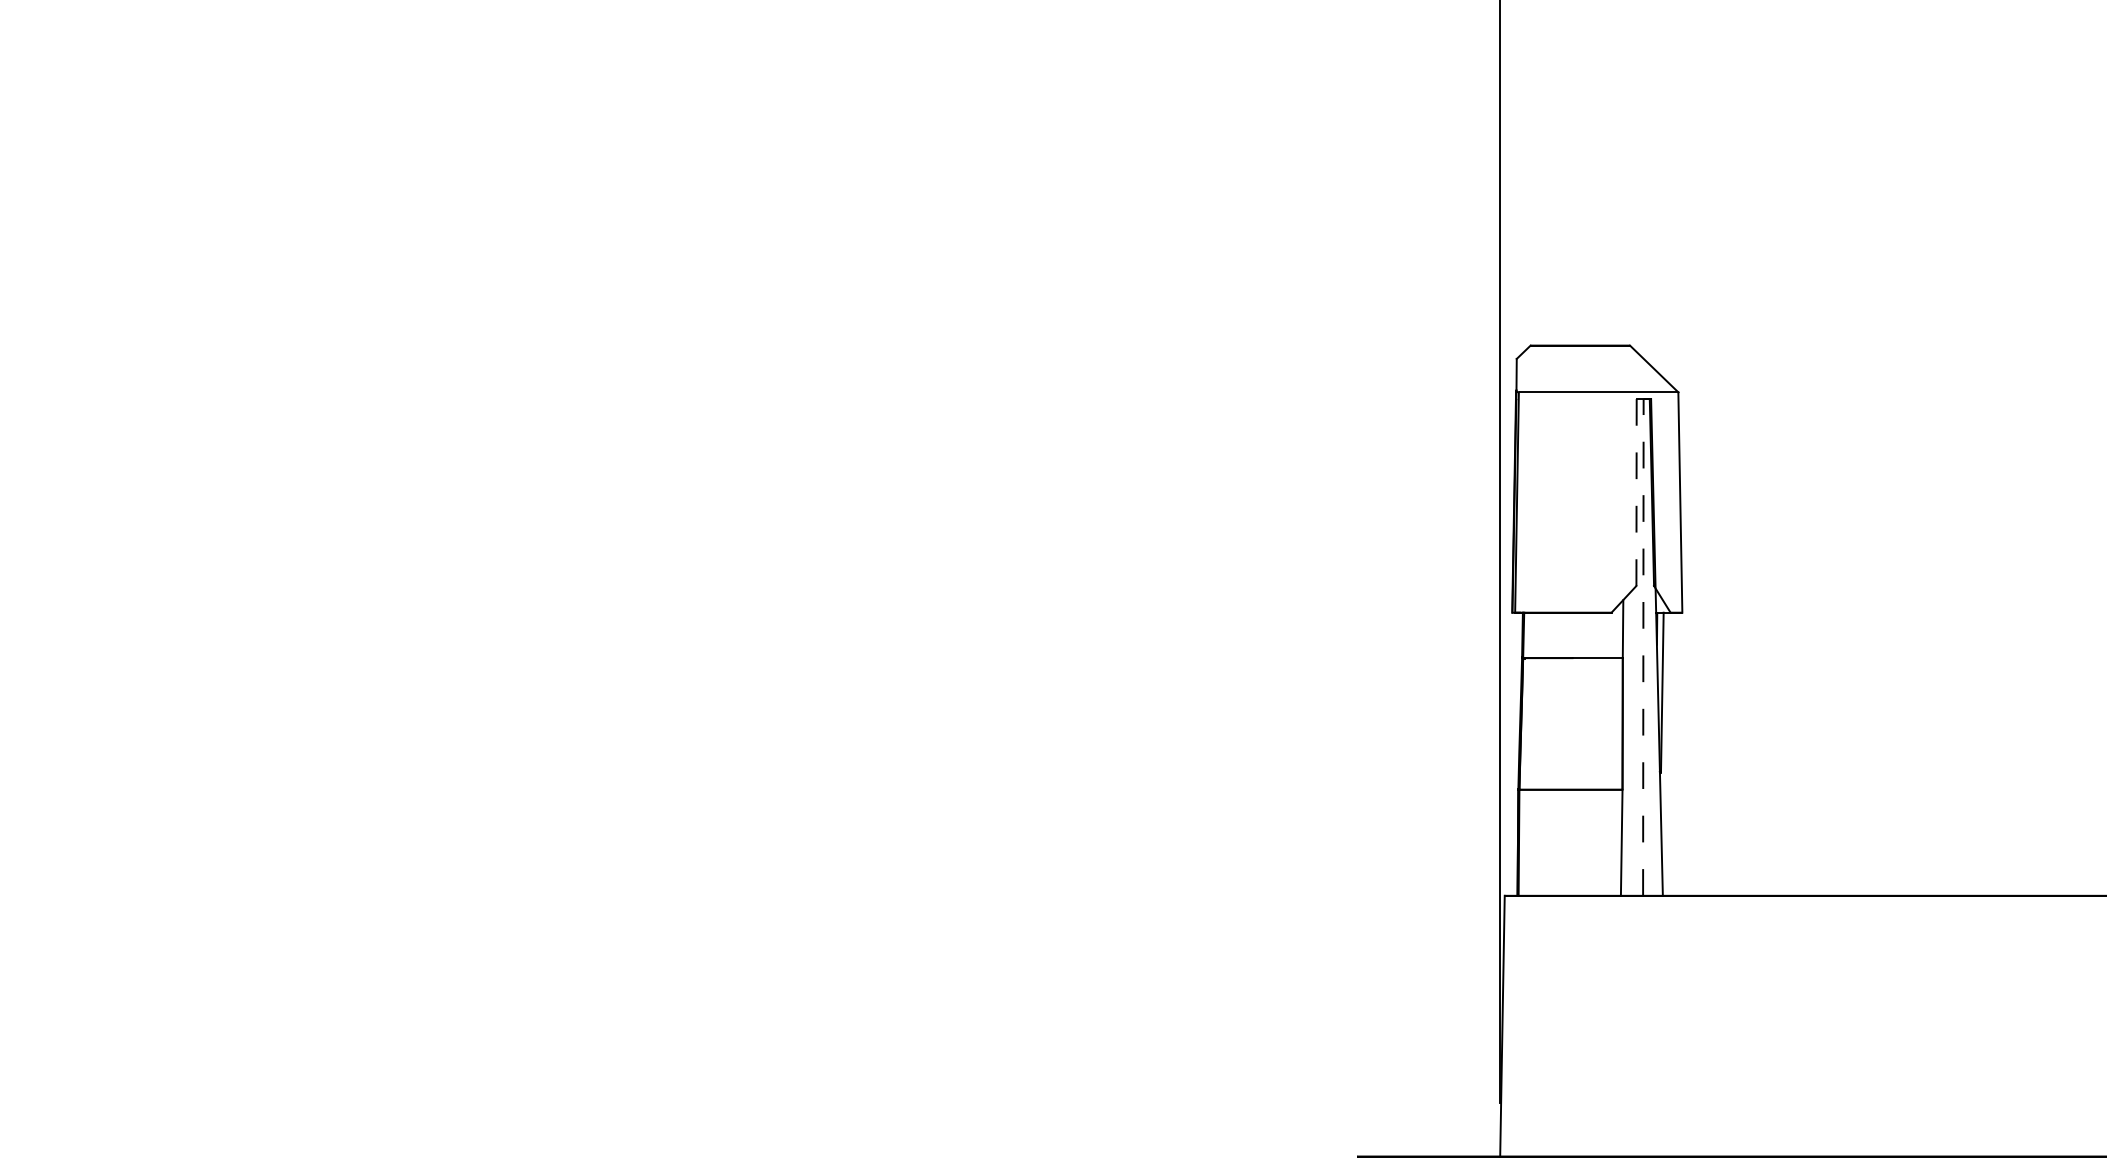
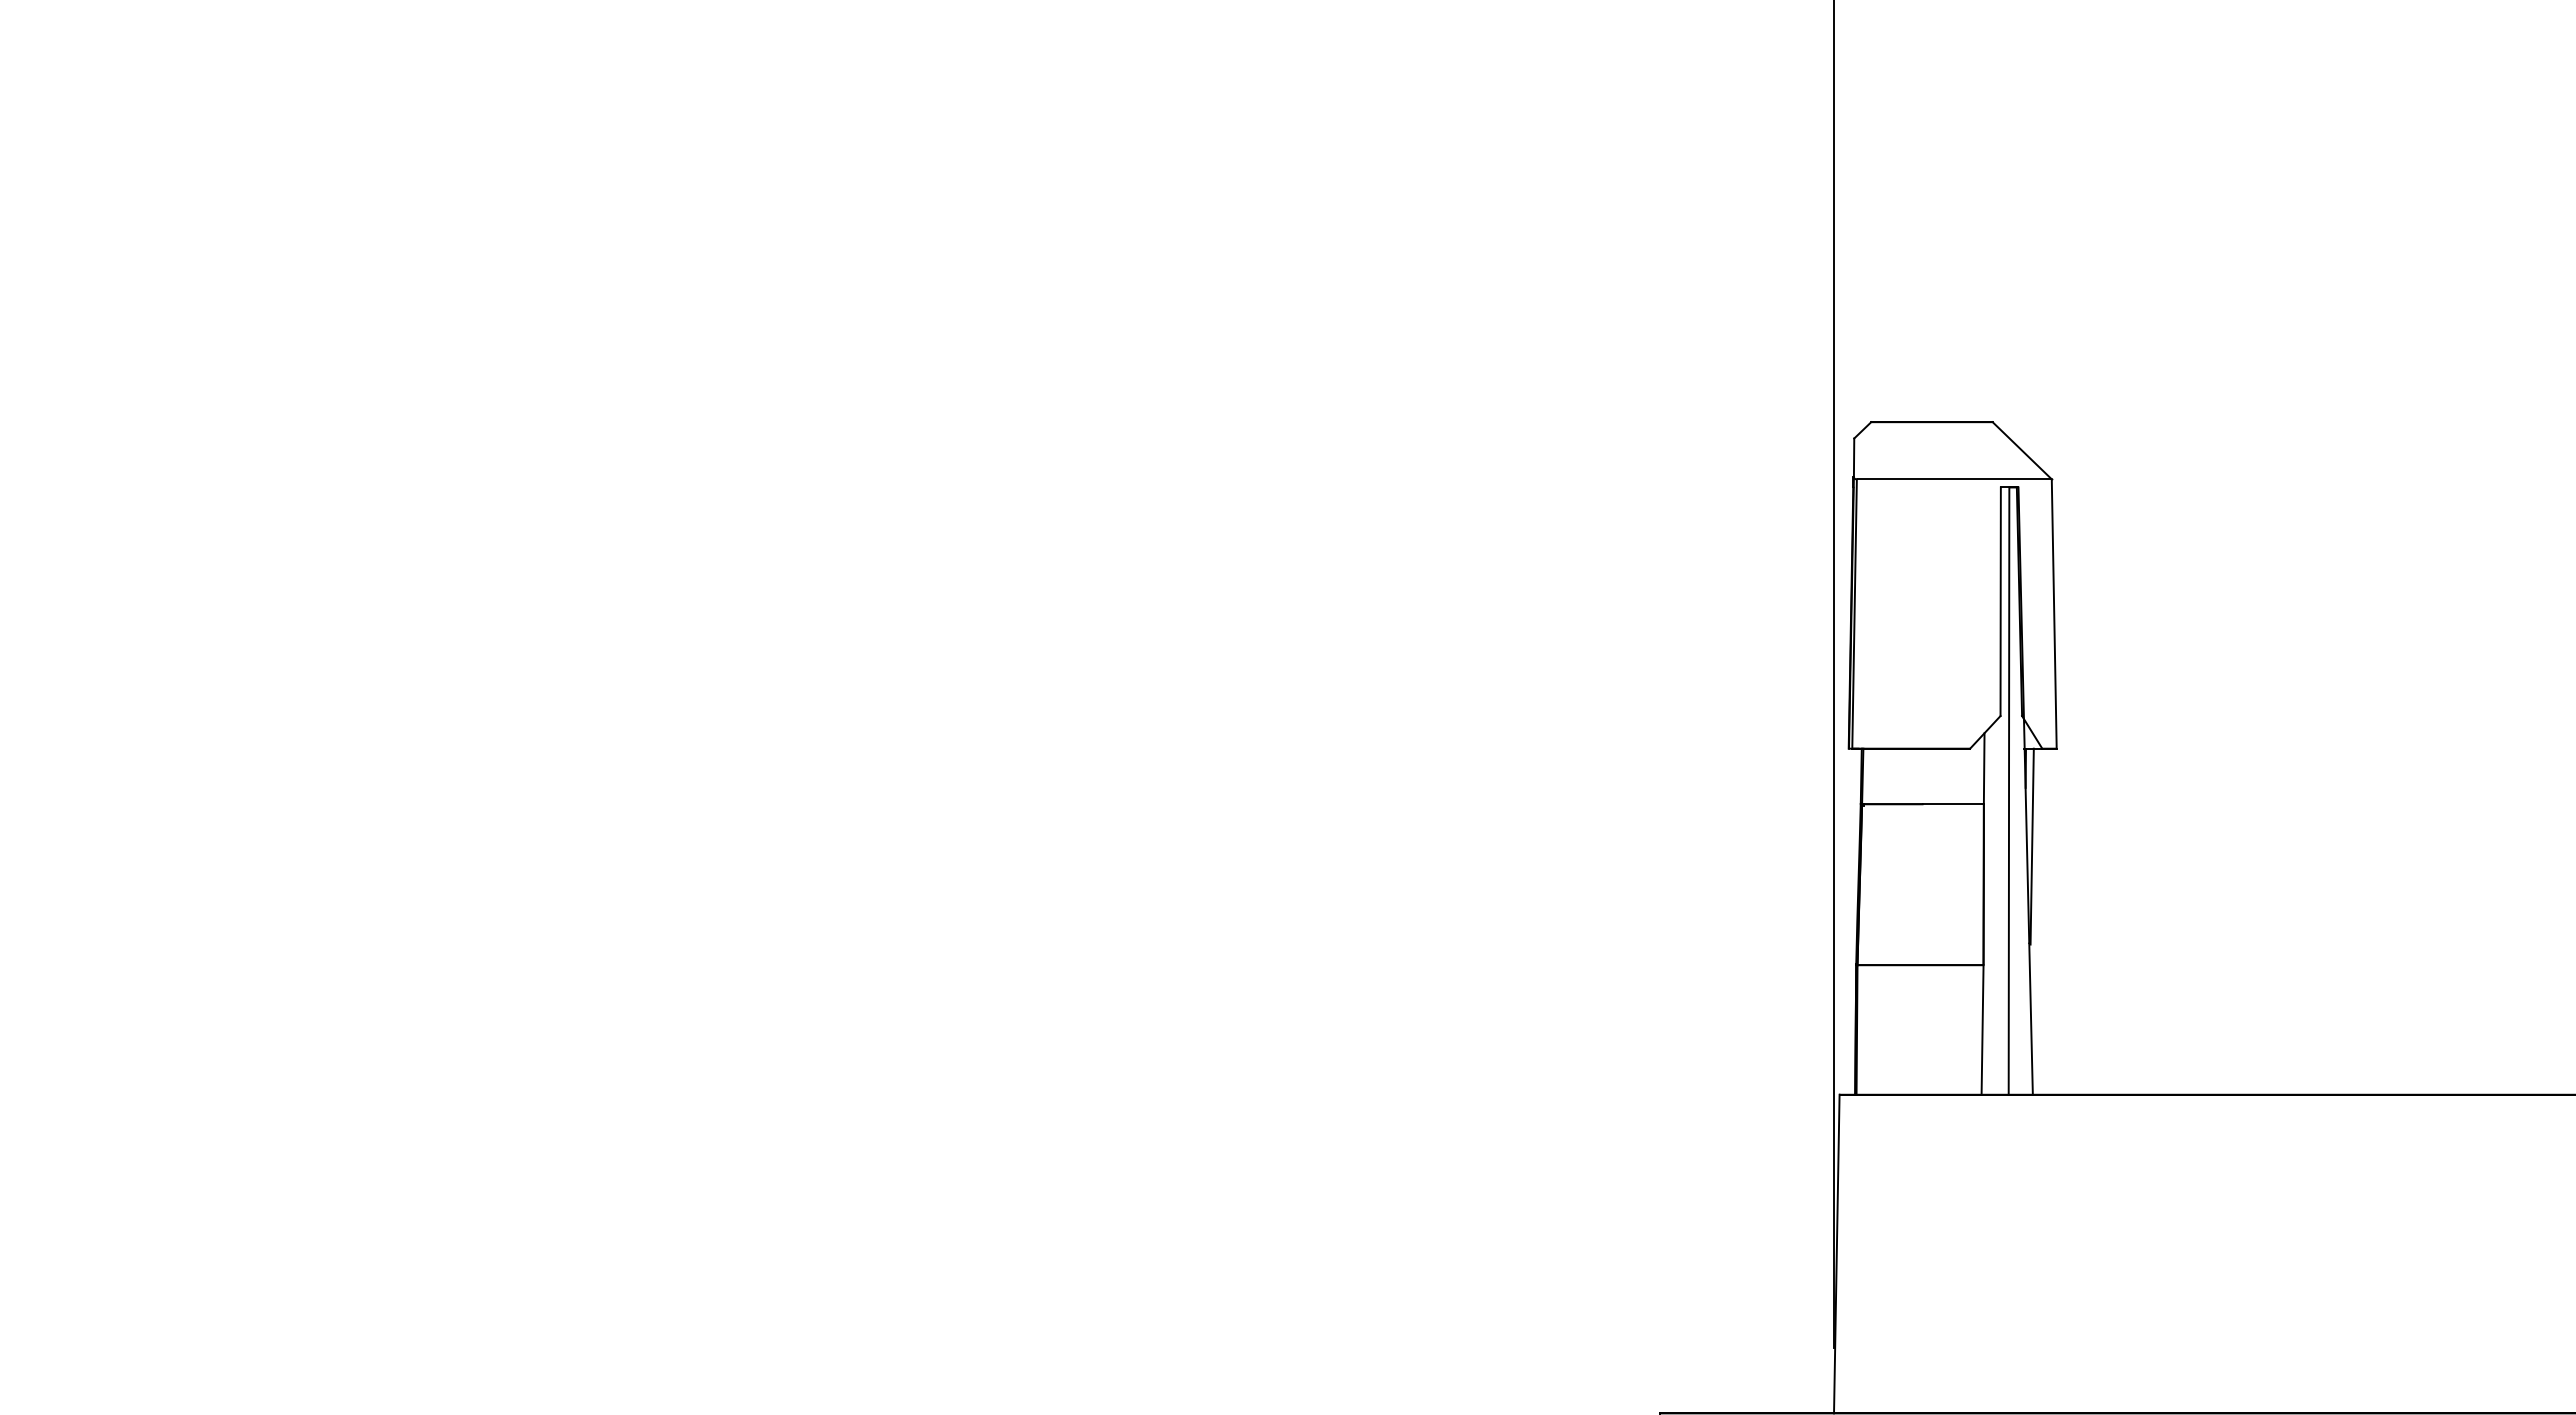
line: (1636, 492) -> (2000, 601), dashed -> solid
line: (1643, 647) -> (2009, 791), dashed -> solid

